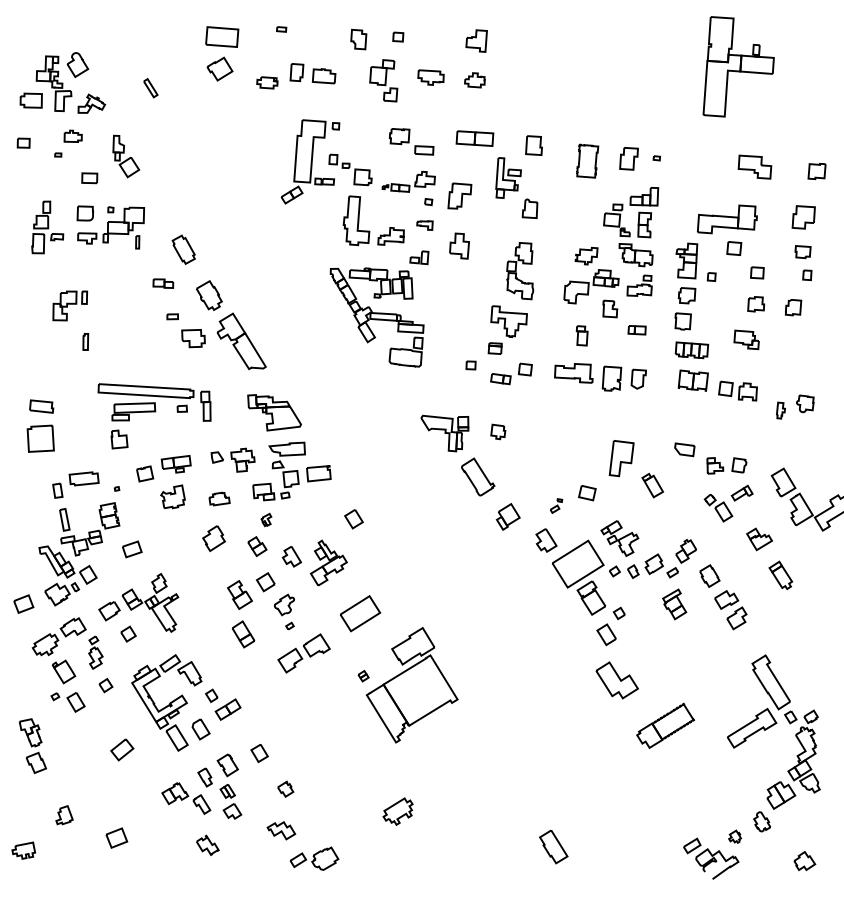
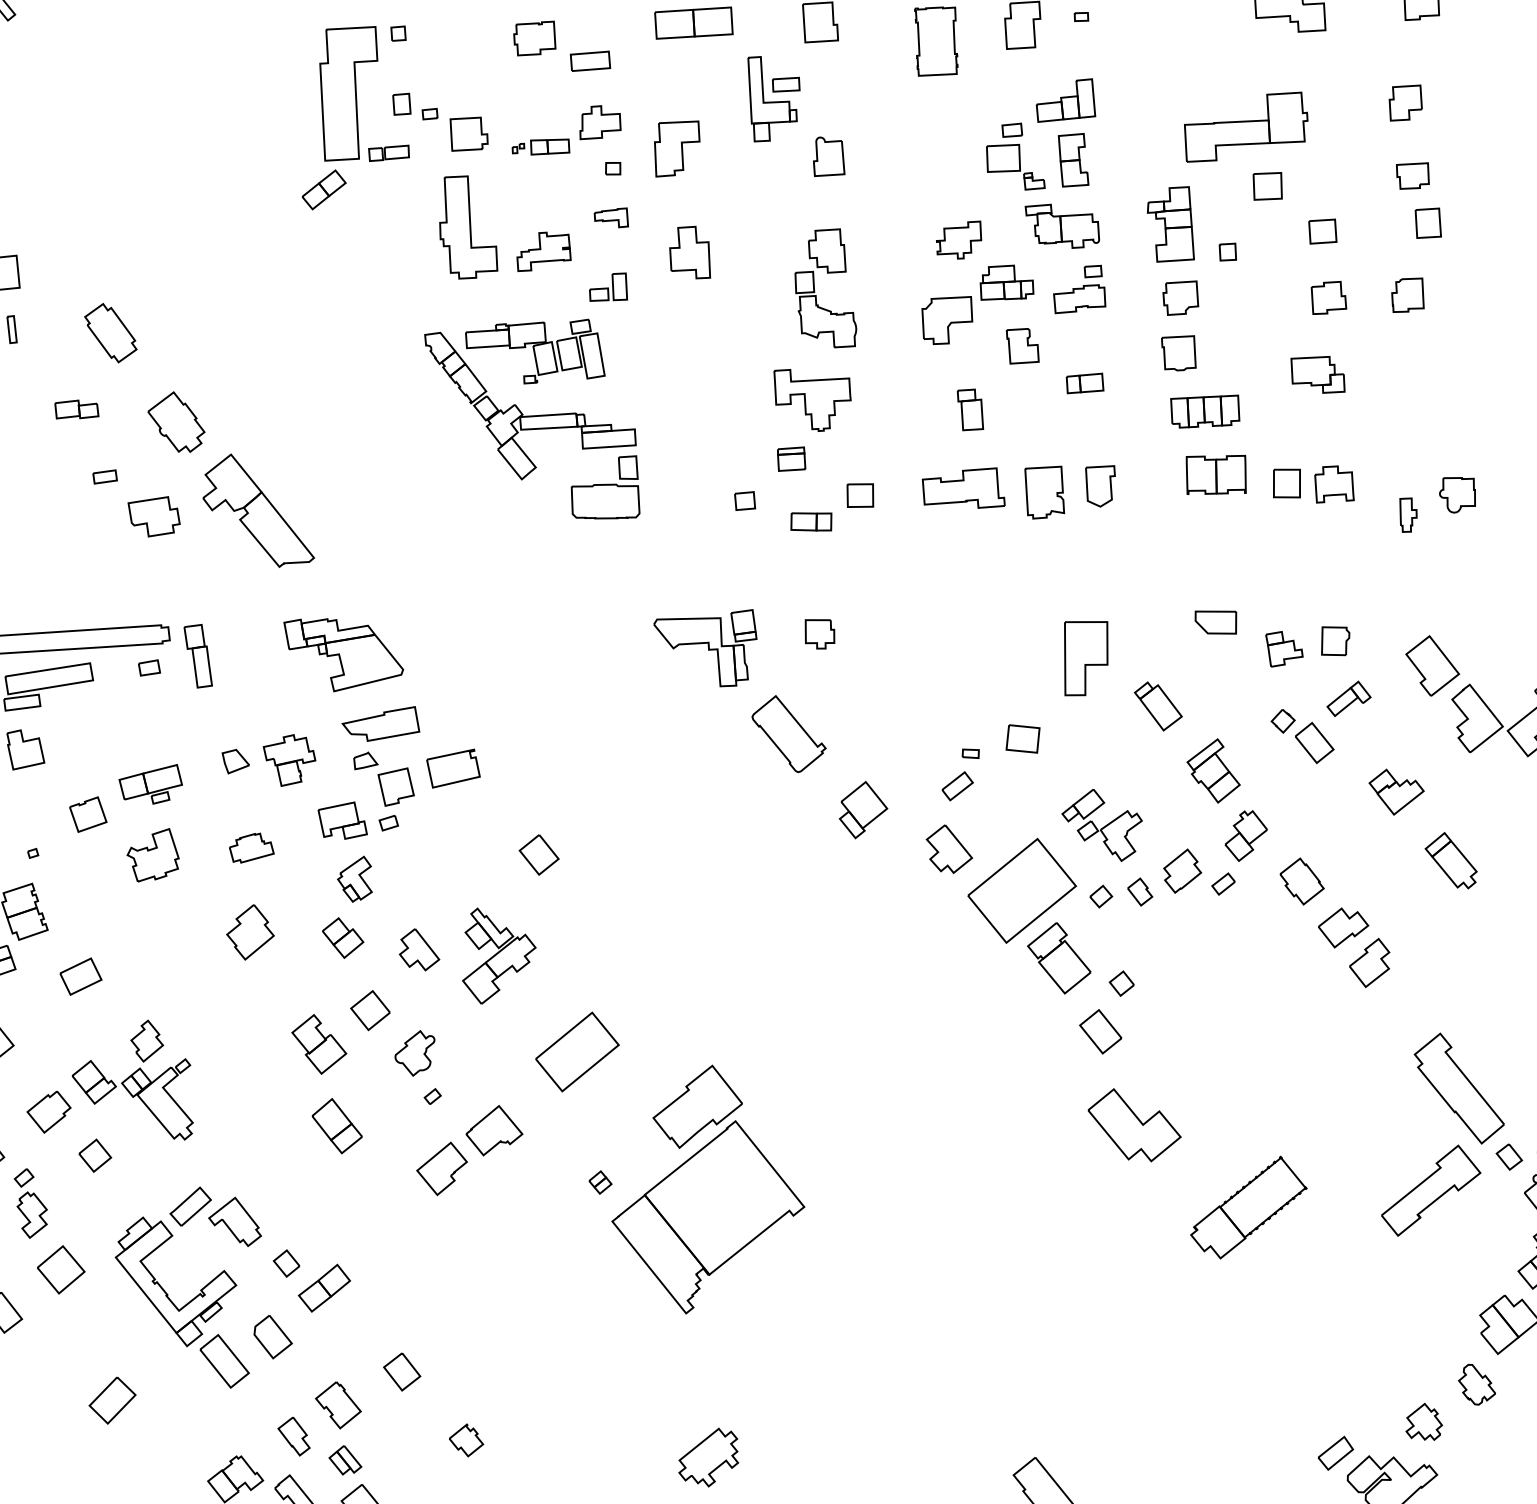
part: (803, 217) -> (1405, 103), size x0.71
part: (807, 275) -> (1428, 223), size x1.43
part: (556, 505) -> (961, 773), size x1.67
part: (266, 519) -> (355, 878), size x1.67
part: (674, 604) -> (1213, 771), moved
part: (105, 685) -> (60, 1269), size x1.67
part: (734, 836) -> (1422, 1422), size x1.43

